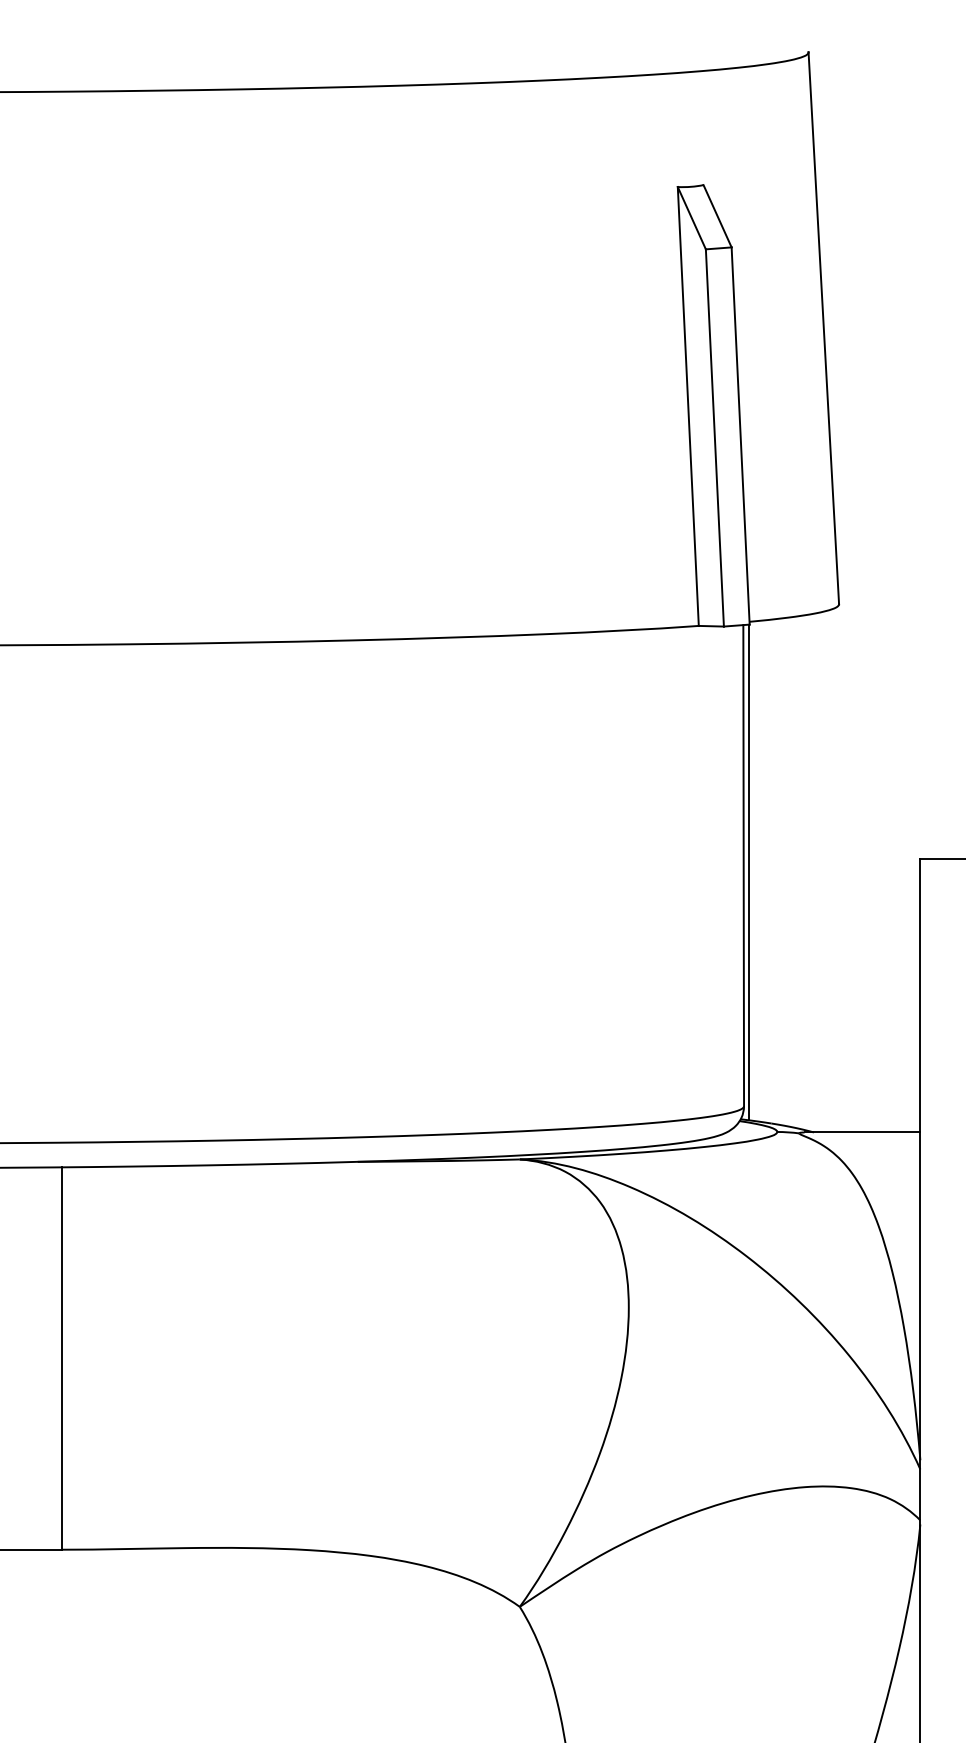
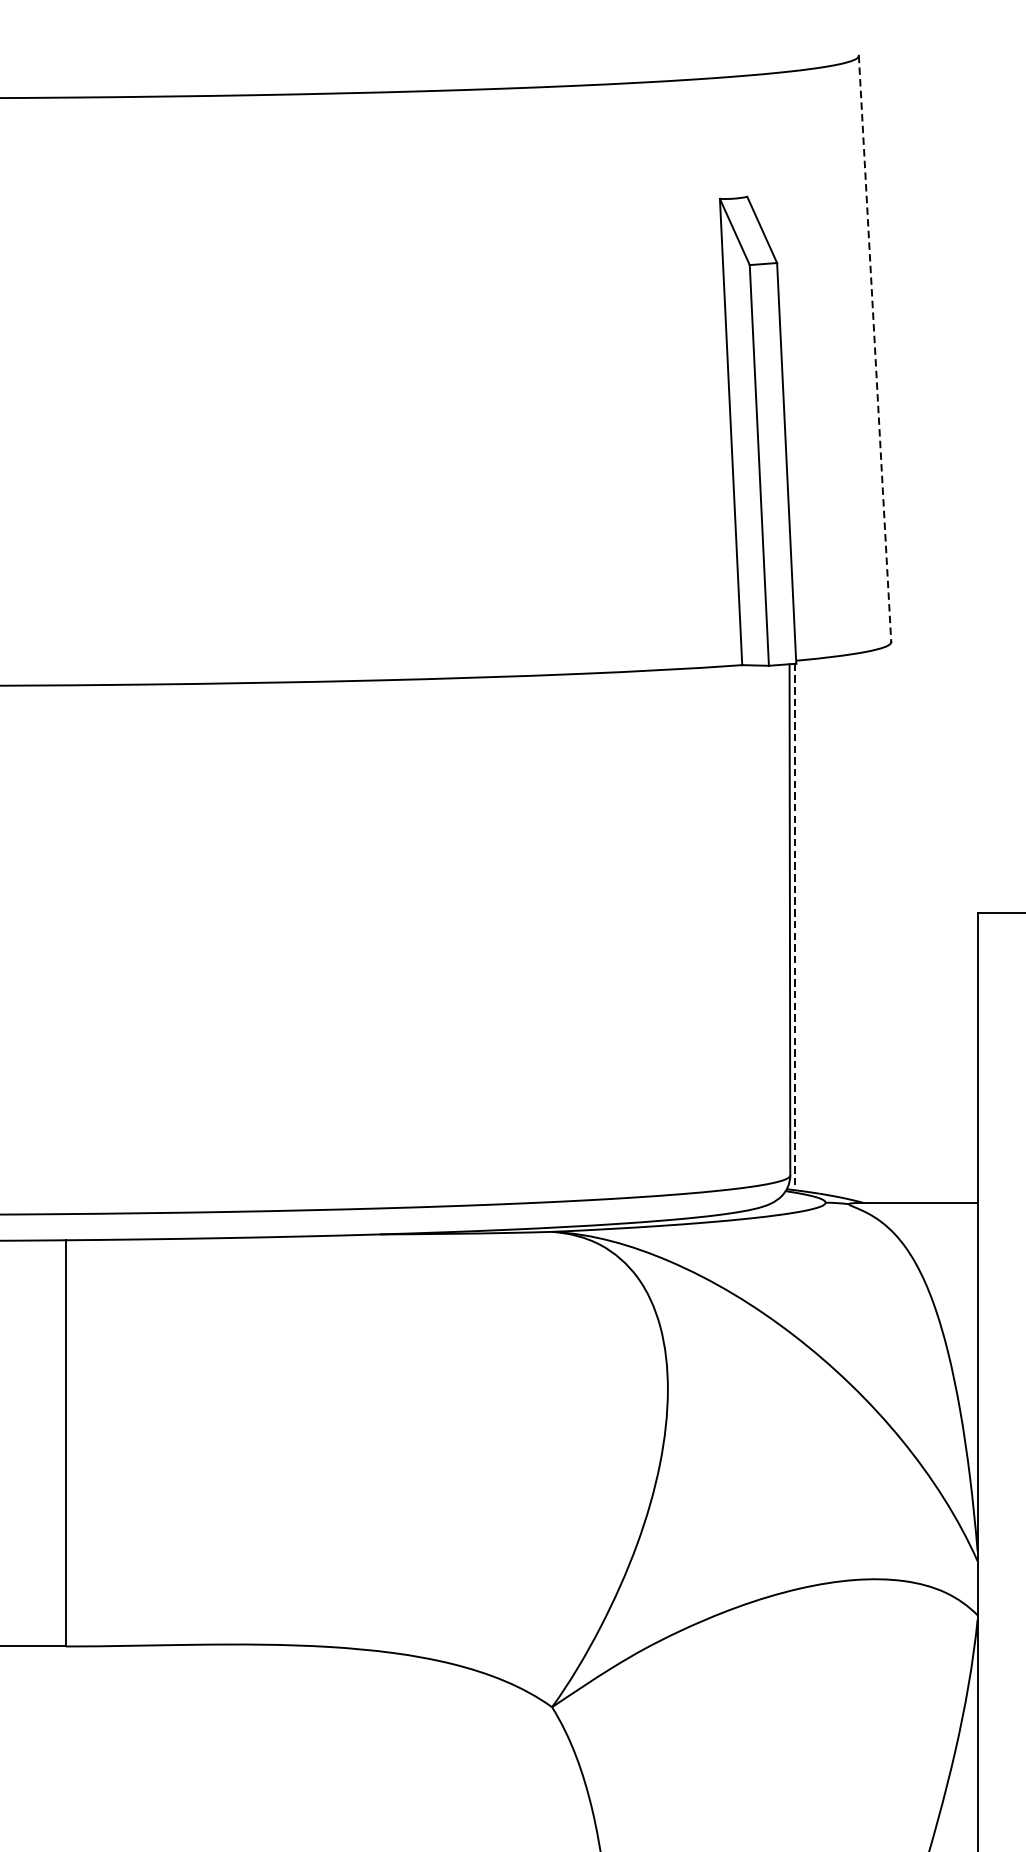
line: (823, 328) -> (874, 349), solid -> dashed
line: (748, 872) -> (795, 927), solid -> dashed

